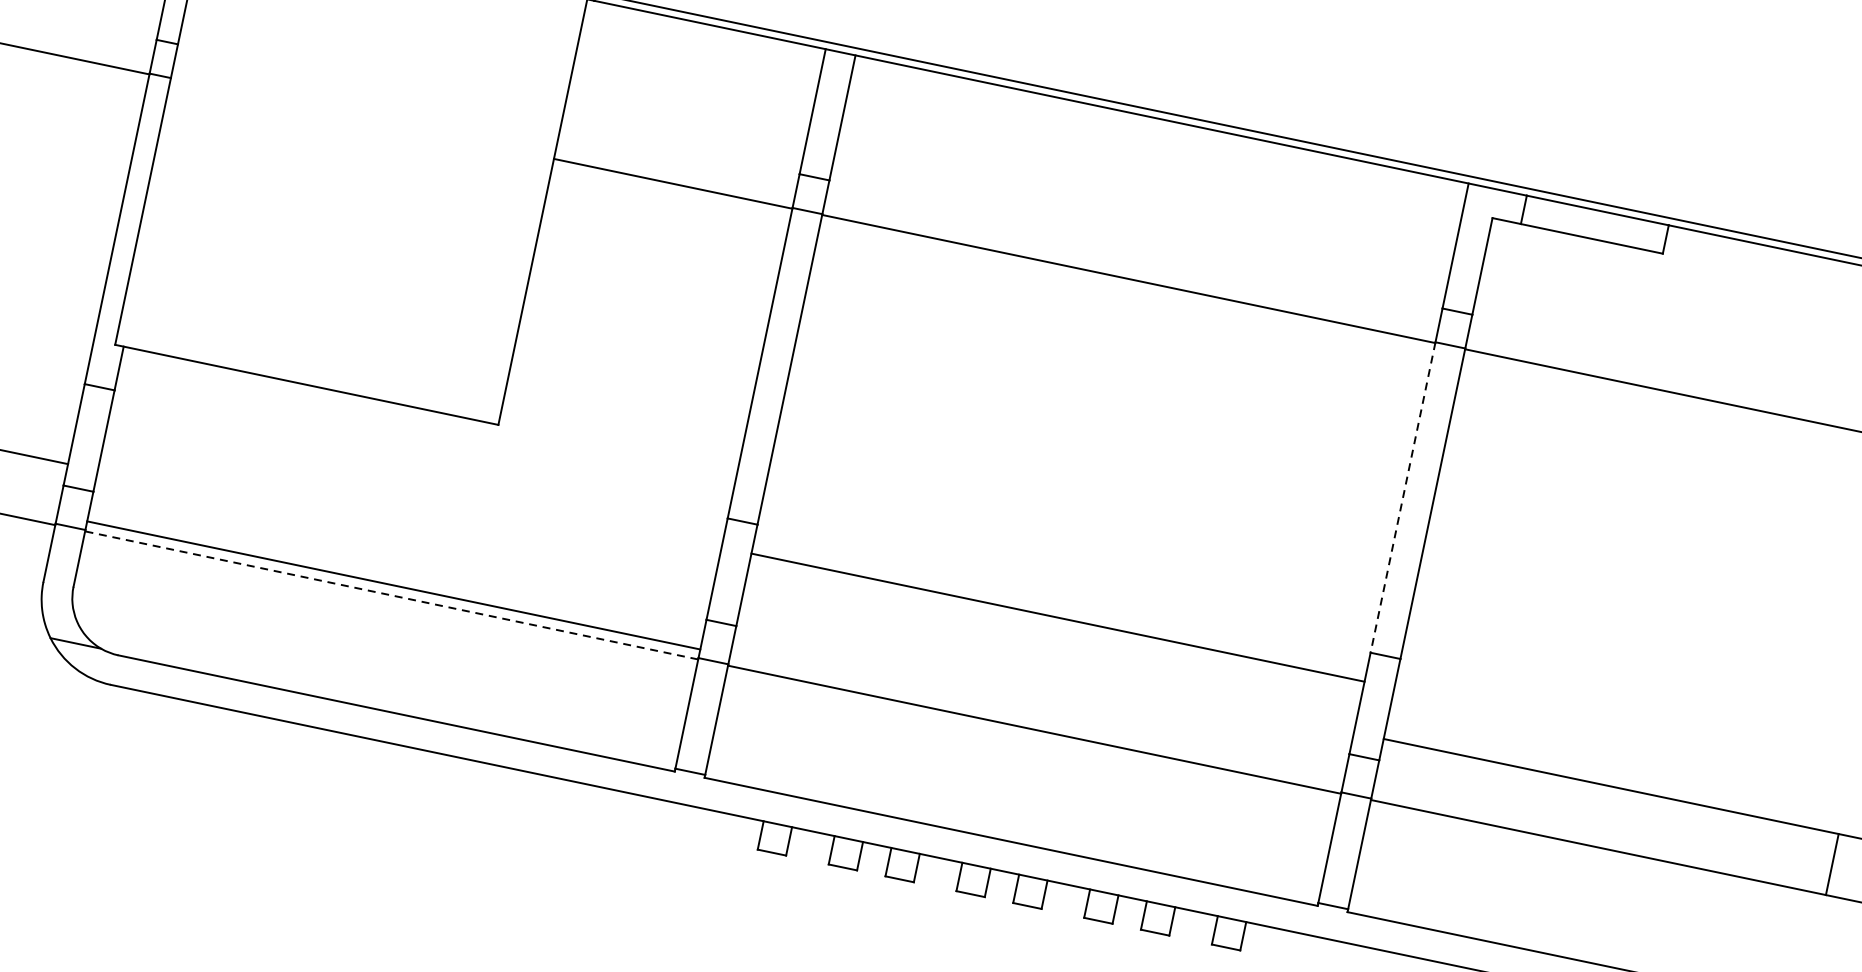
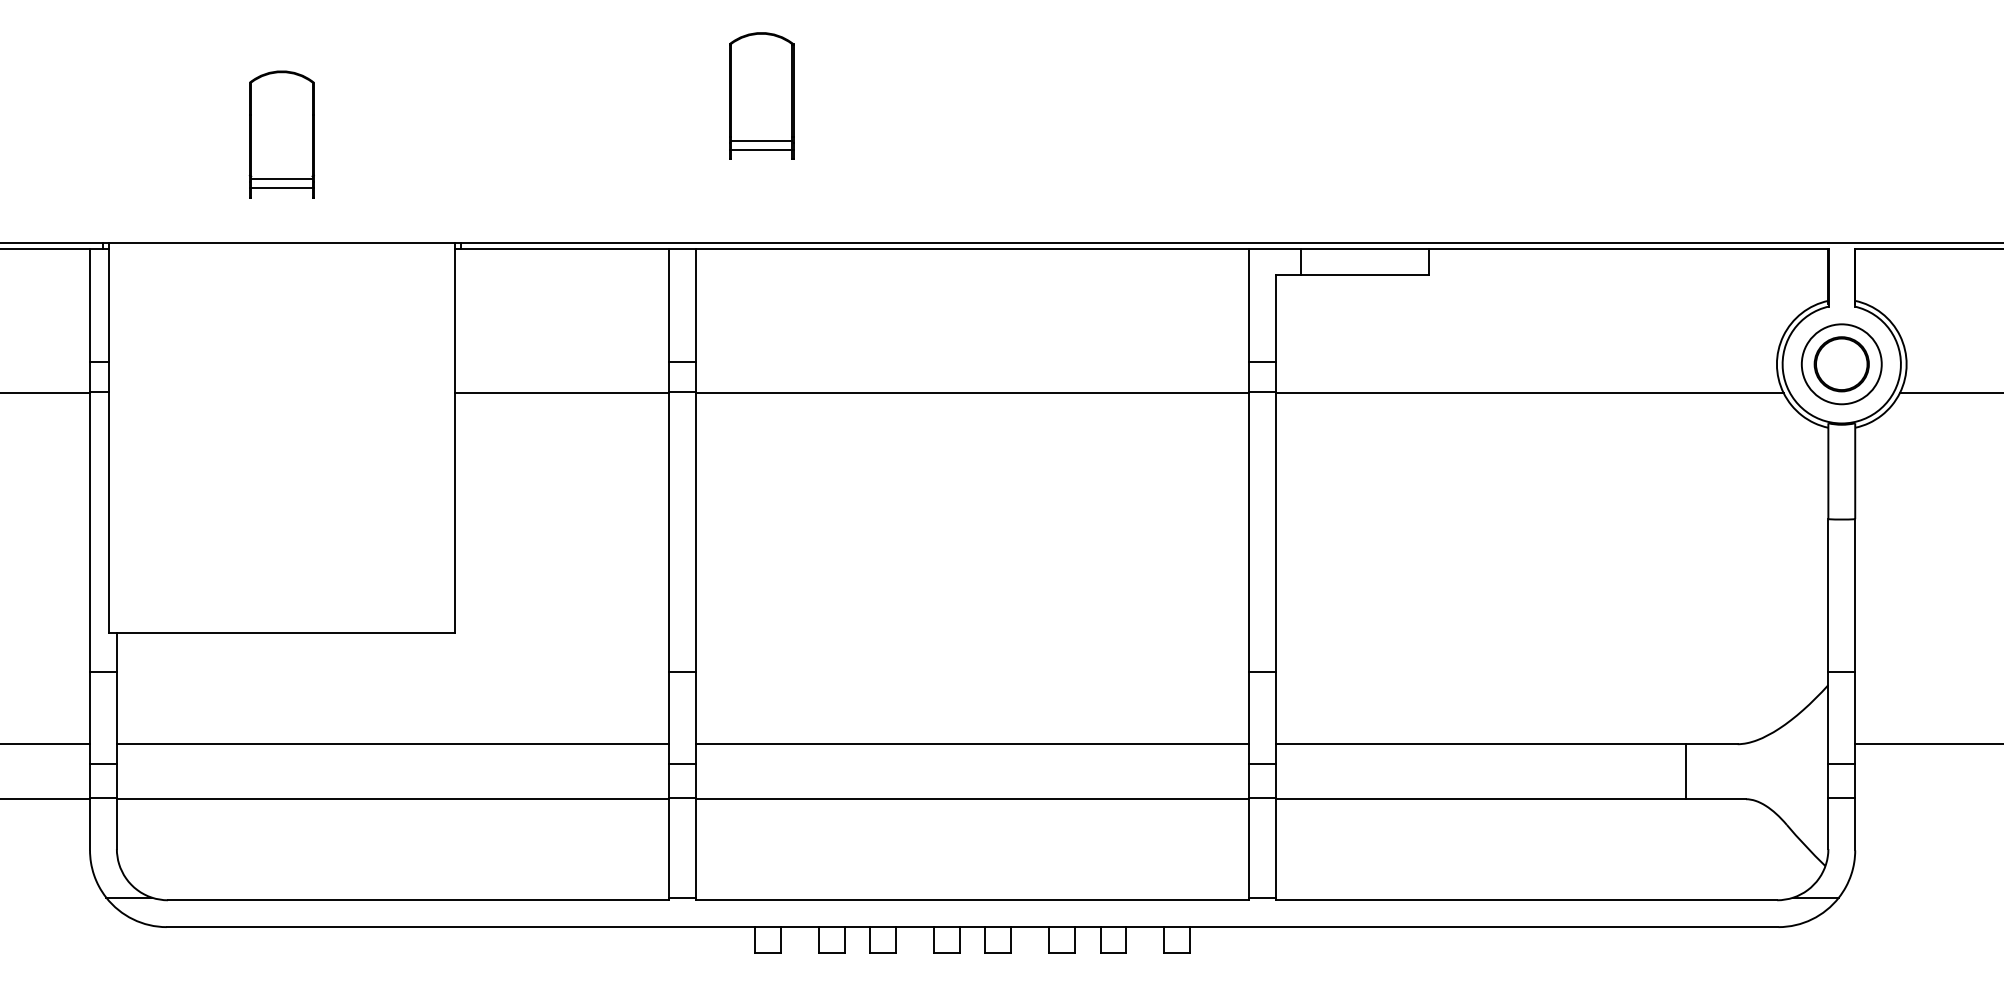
line: (1402, 497) -> (1248, 532), dashed -> solid
line: (392, 585) -> (392, 744), moved
line: (390, 595) -> (392, 799), dashed -> solid
line: (1057, 617) -> (972, 744), moved

